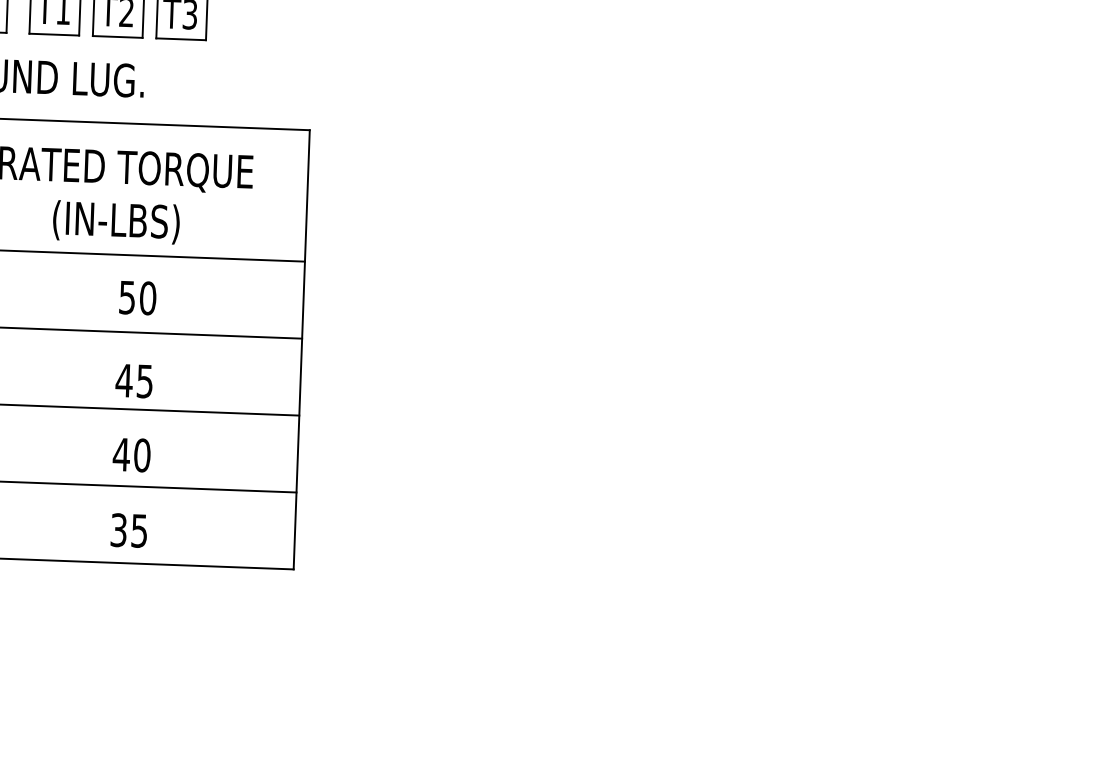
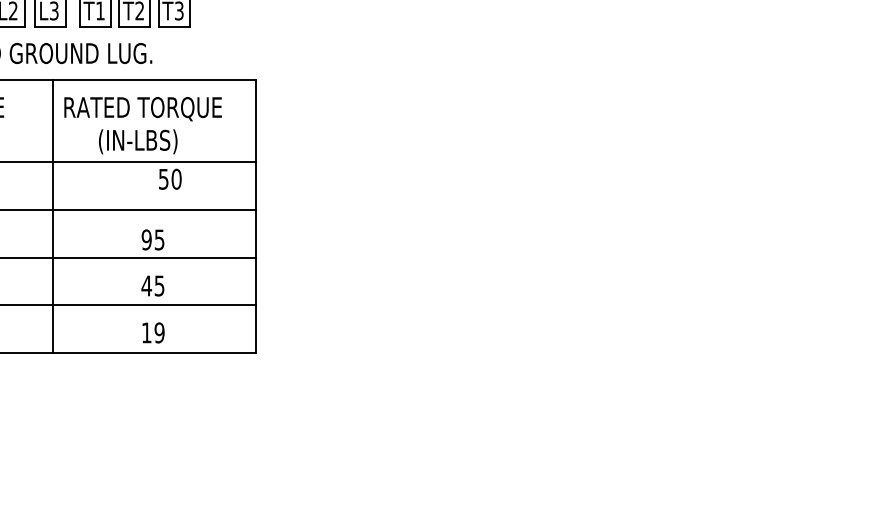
text: (138, 296) -> (170, 178), moved
text: (123, 379) -> (146, 239), 45 -> 95
text: (142, 454) -> (159, 285), 40 -> 45
text: (129, 529) -> (153, 332), 35 -> 19

